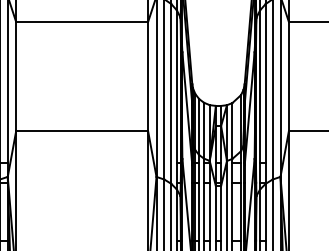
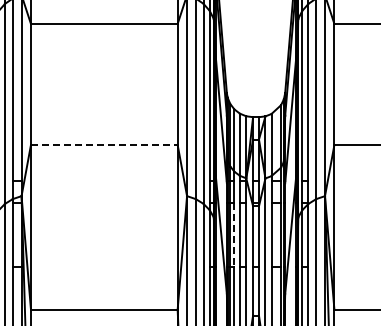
line: (82, 130) -> (104, 144), solid -> dashed
line: (199, 212) -> (234, 235), solid -> dashed

